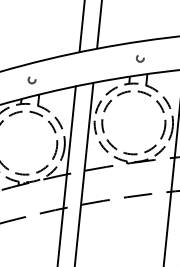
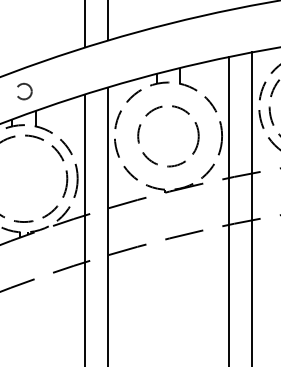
circle: (140, 59) -> (168, 48), removed
circle: (31, 80) -> (23, 92), size x1.6
circle: (133, 123) -> (168, 136), size x0.7

